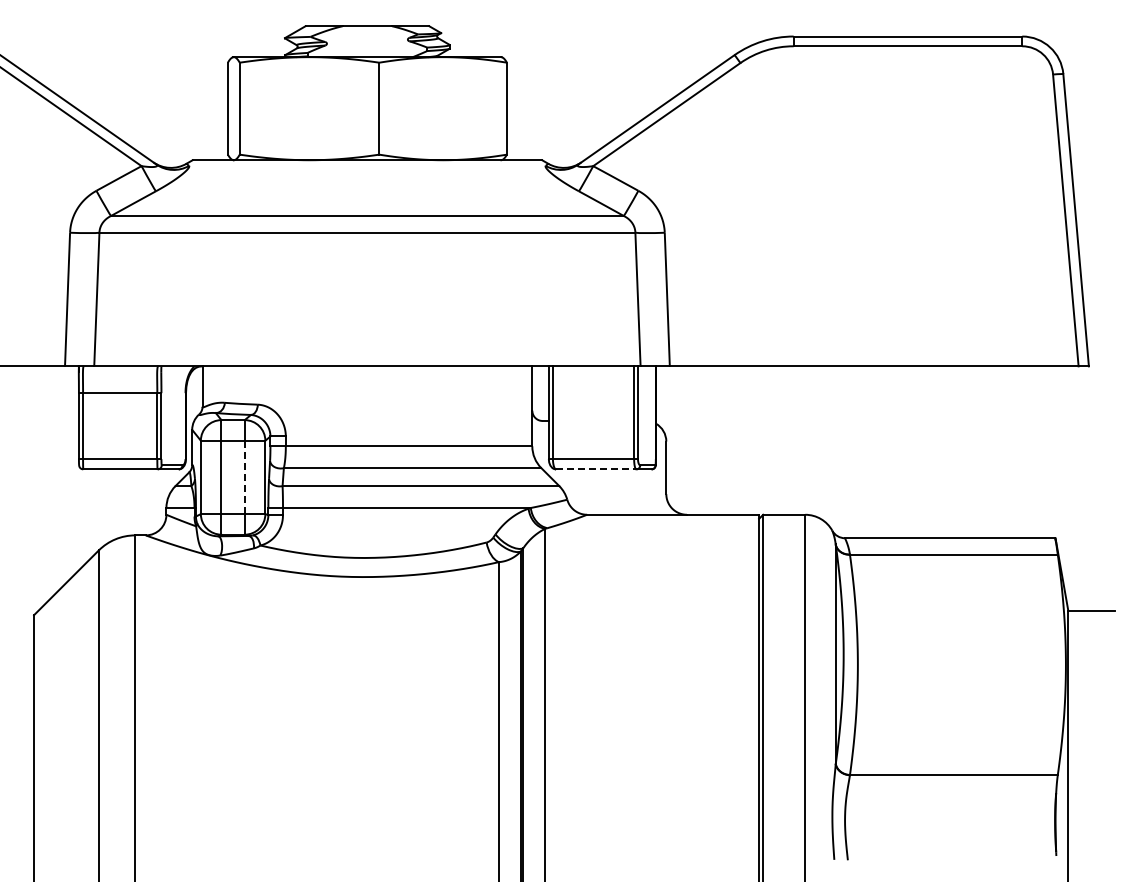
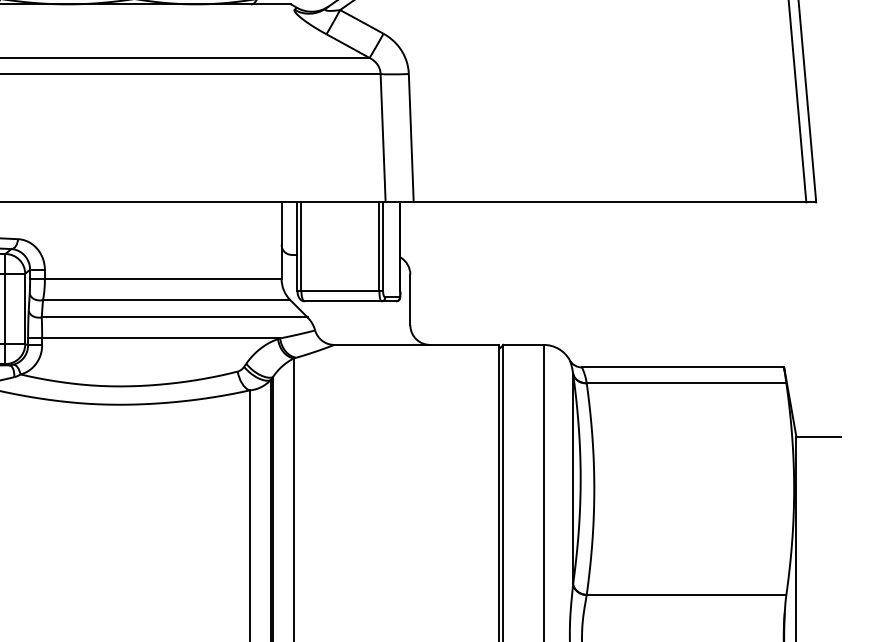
line: (596, 469) -> (343, 301), dashed -> solid
line: (244, 477) -> (5, 309), dashed -> solid

